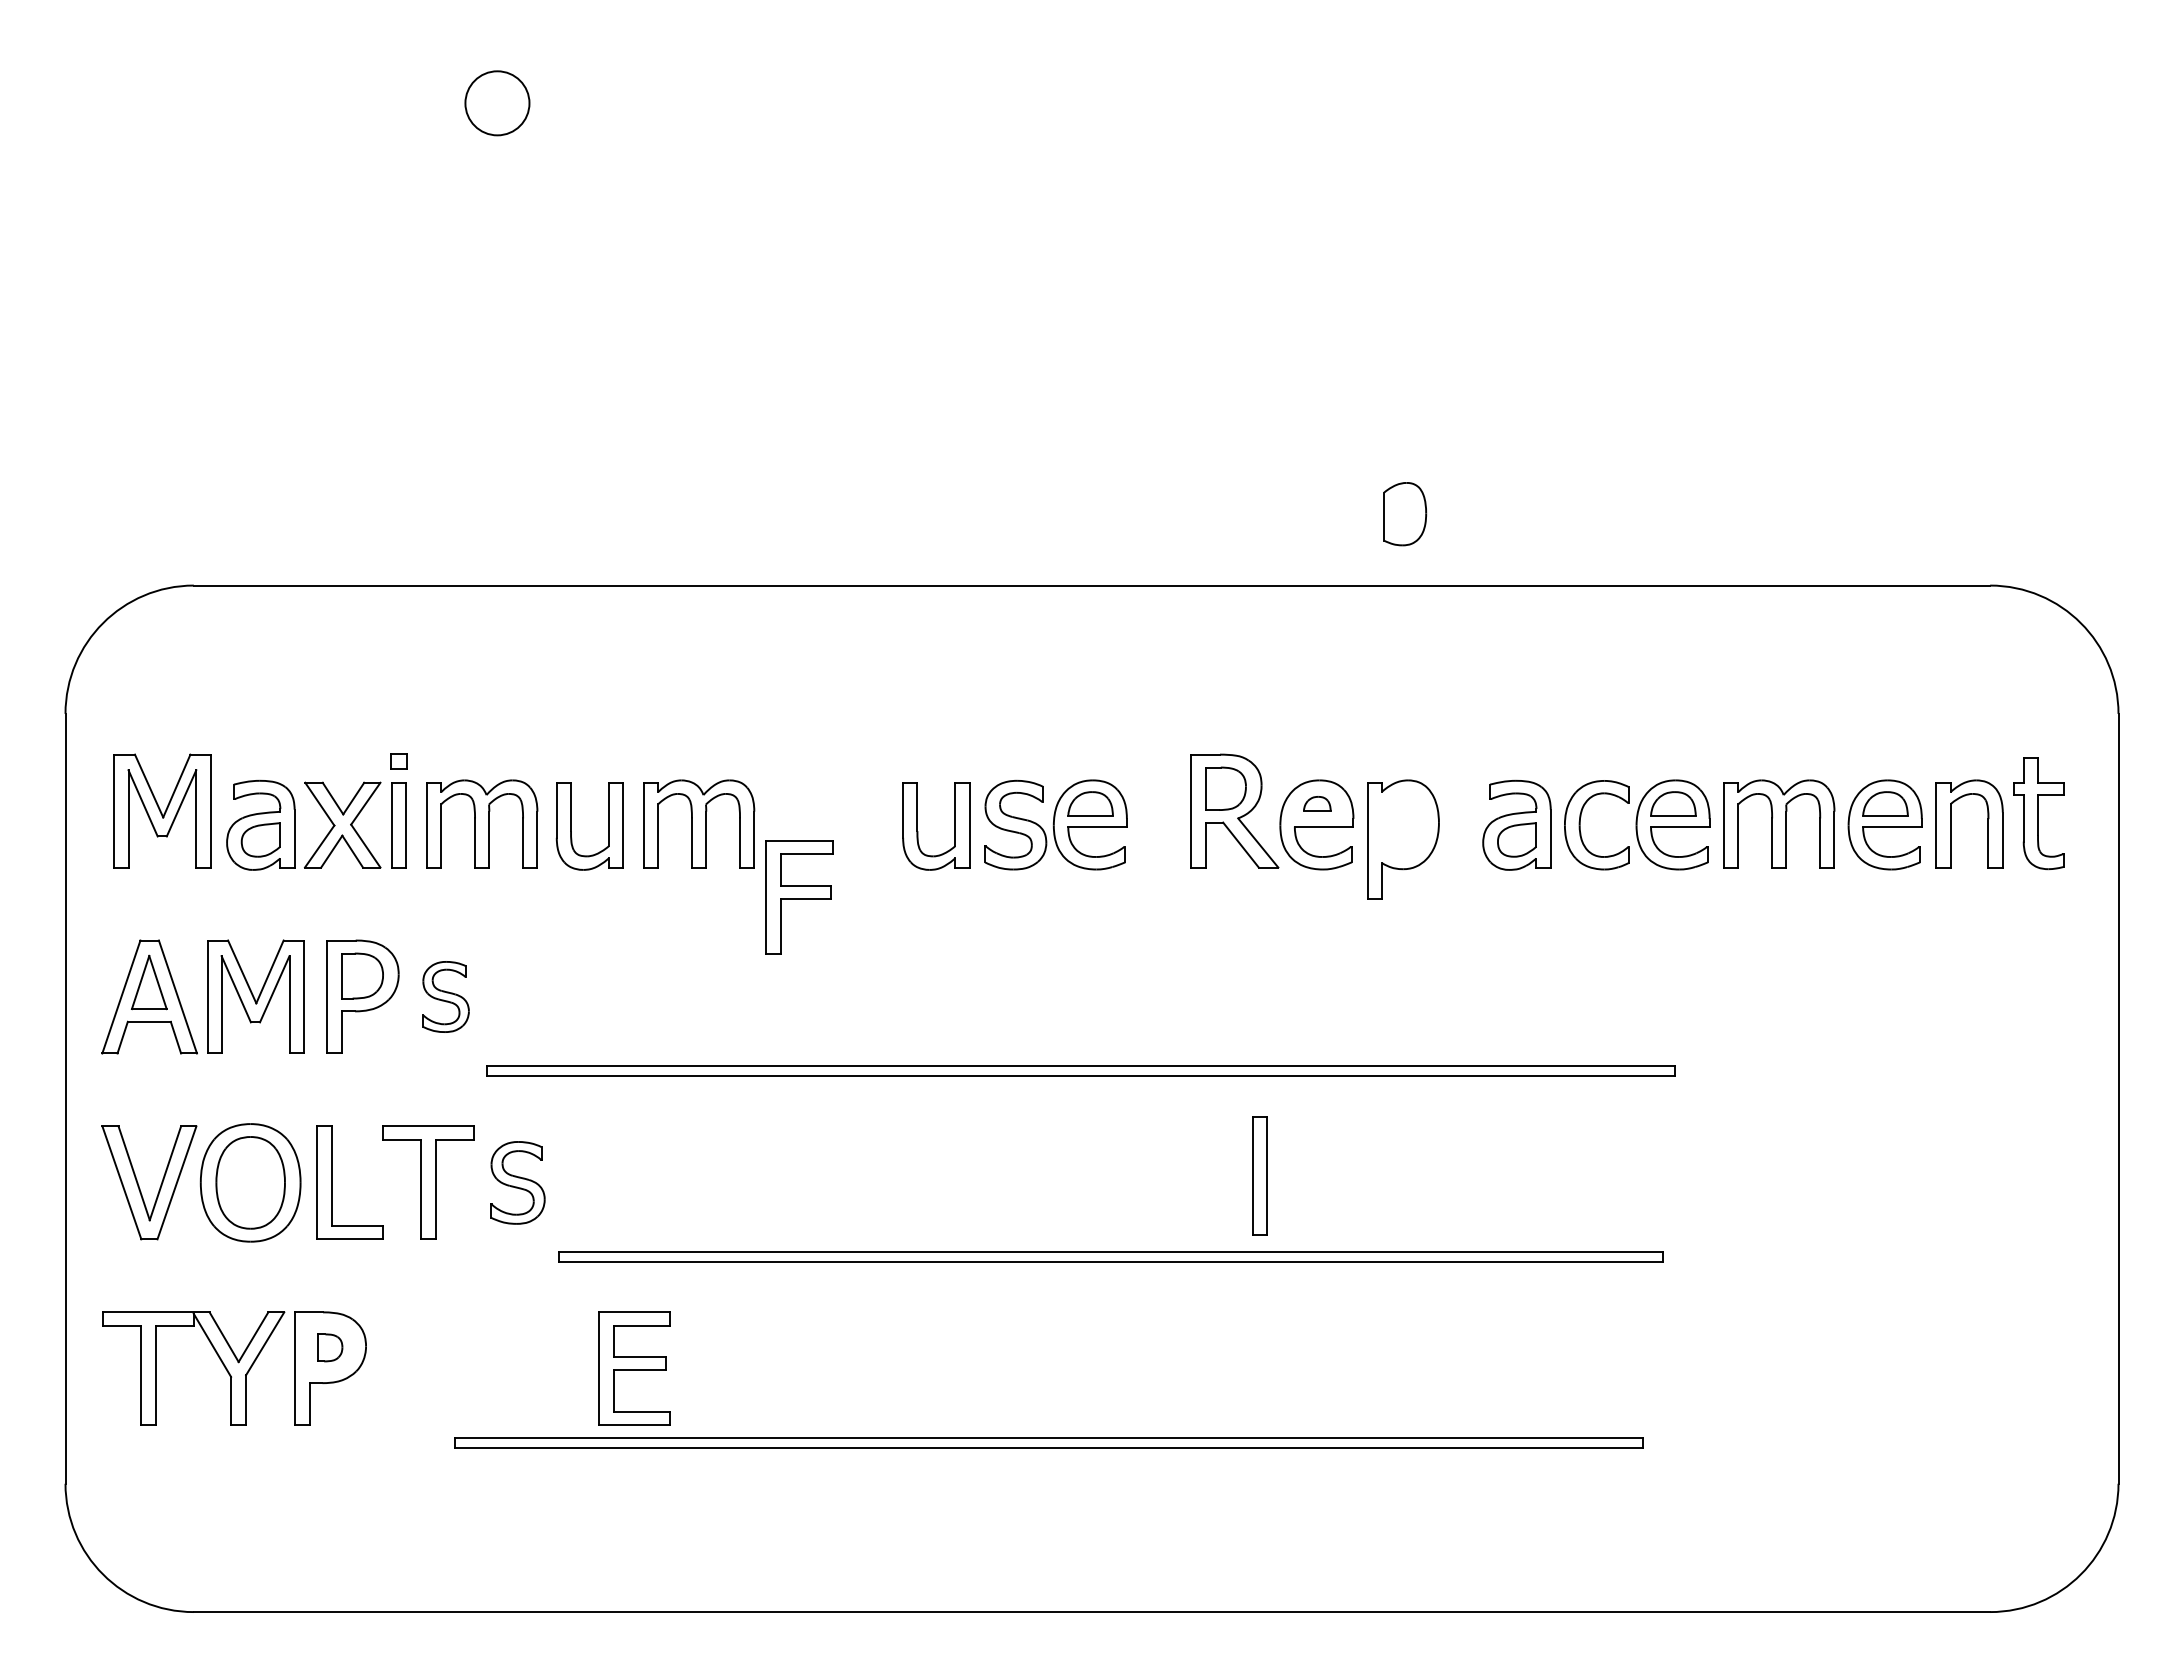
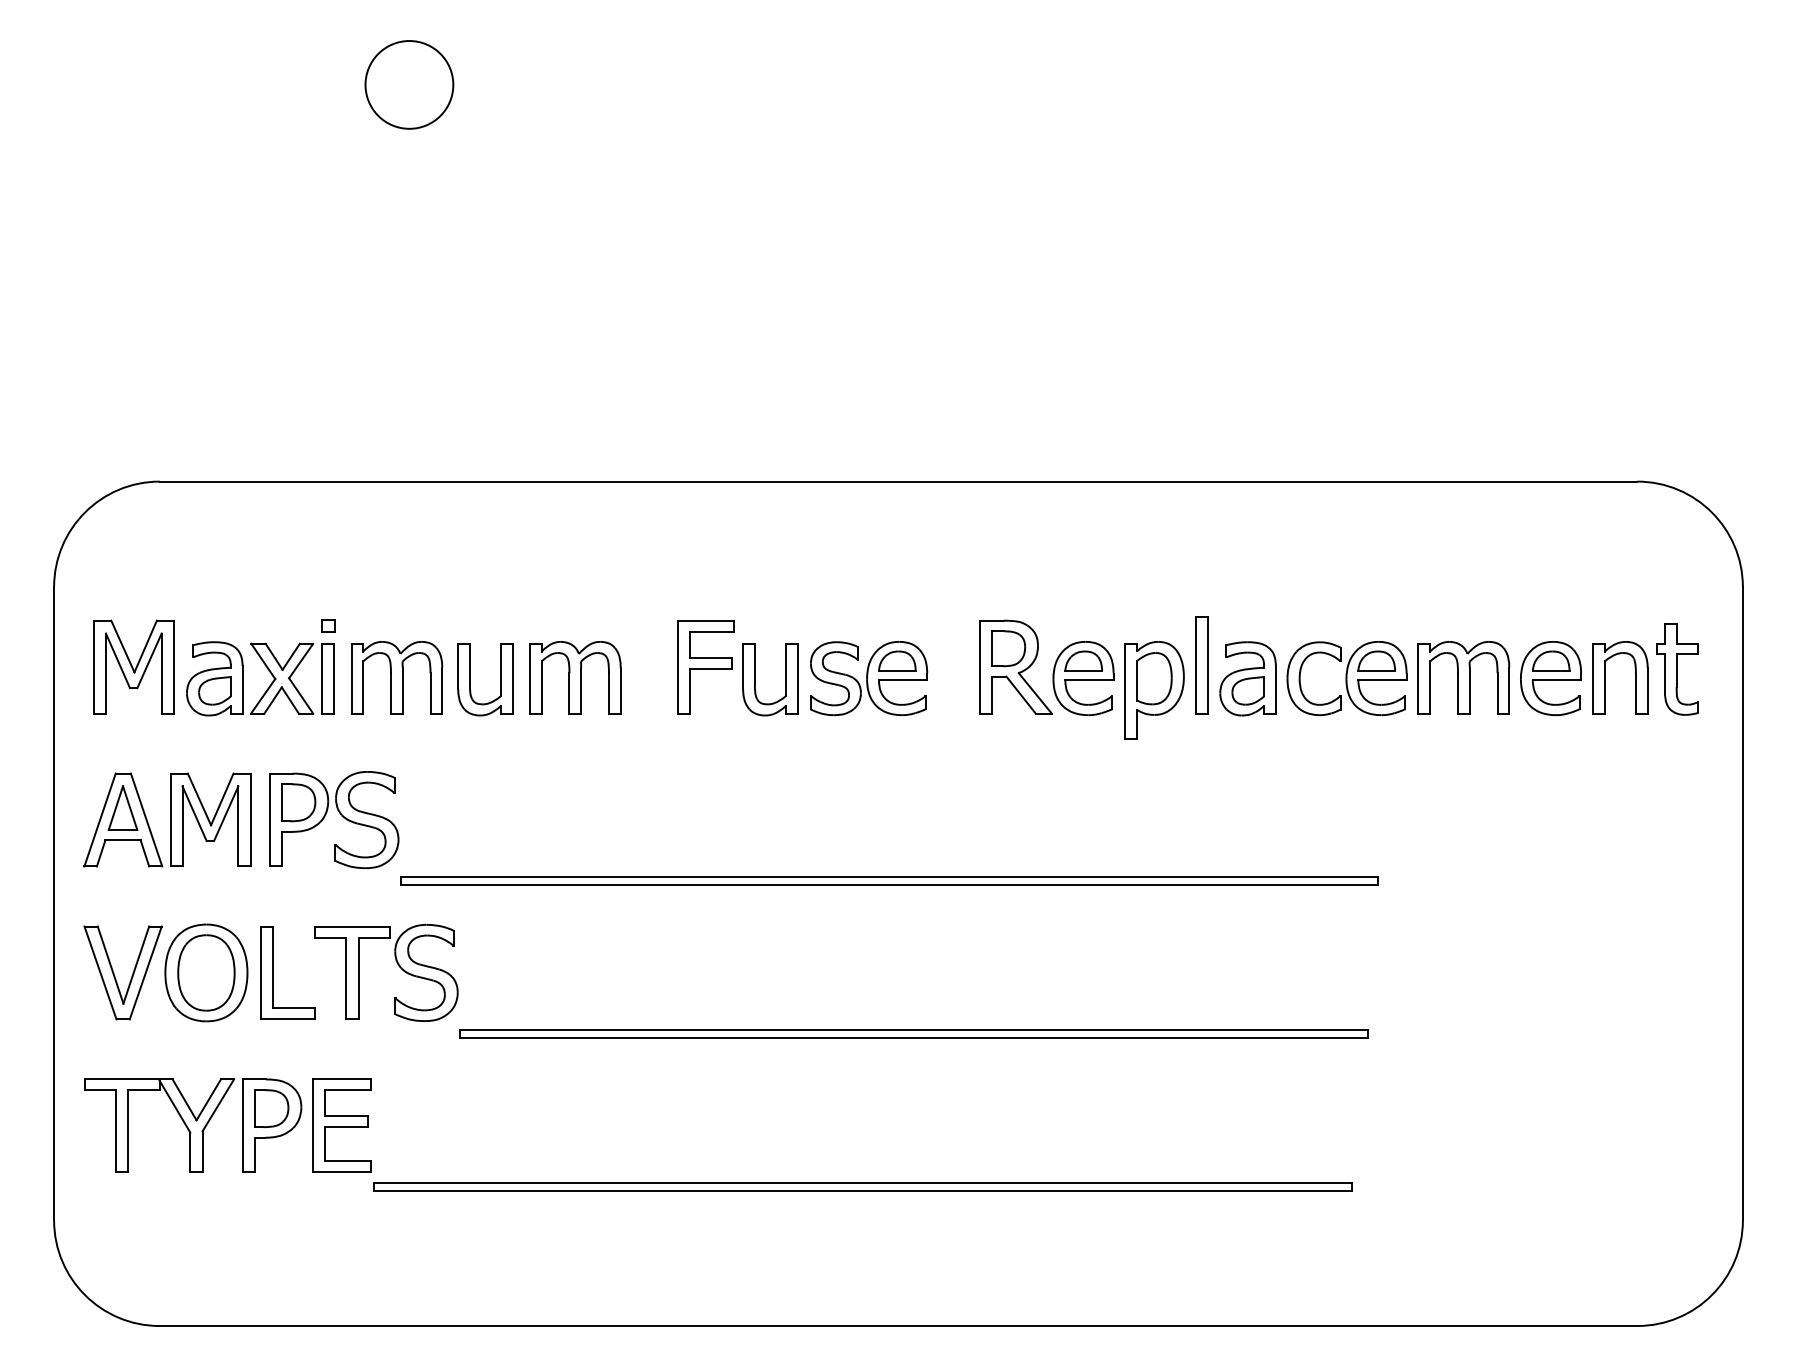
circle: (497, 102) -> (409, 84), size x1.67
part: (1405, 514) -> (1154, 678), moved
part: (1317, 803) -> (1083, 660), size x1.67
part: (799, 897) -> (705, 667), moved
part: (445, 996) -> (366, 819), size x1.67
part: (1259, 1175) -> (1201, 664), moved
part: (517, 1182) -> (425, 972), size x1.43
part: (330, 1347) -> (272, 1108), size x1.67
part: (634, 1368) -> (342, 1125), moved

